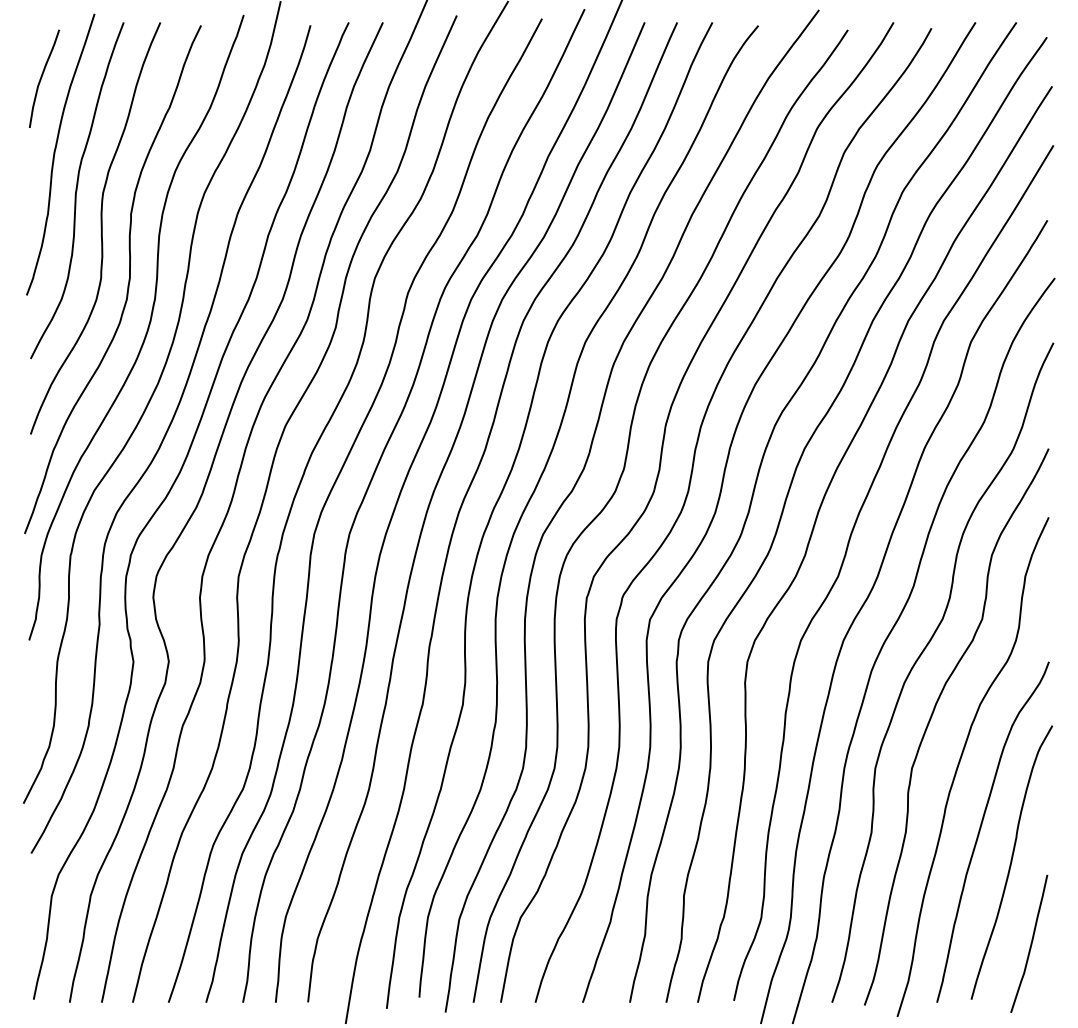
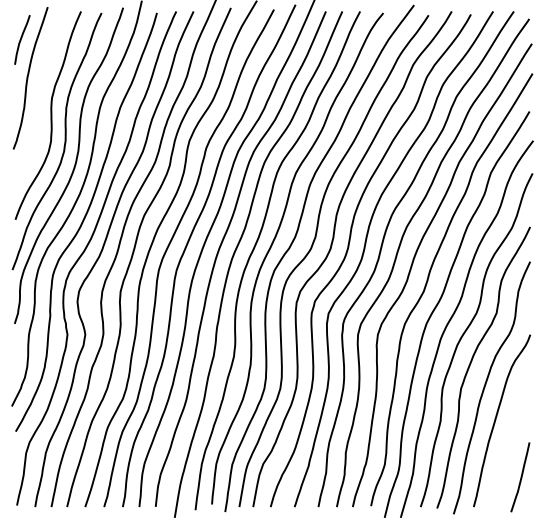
curve: (78, 190) -> (39, 96), removed
curve: (1011, 861) -> (511, 435), removed

